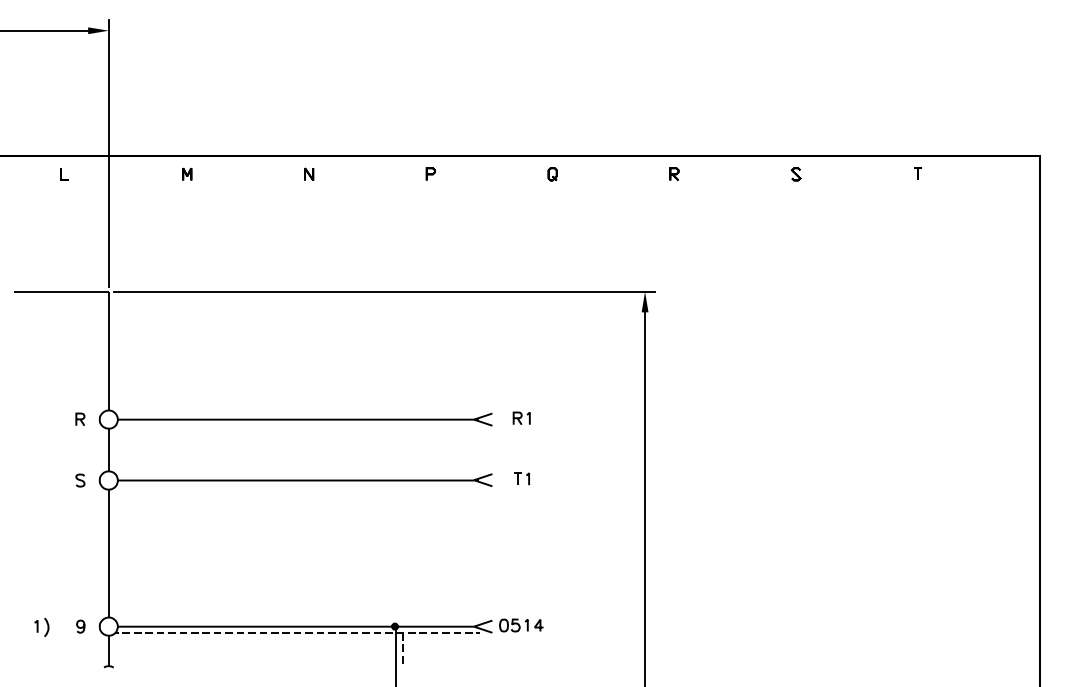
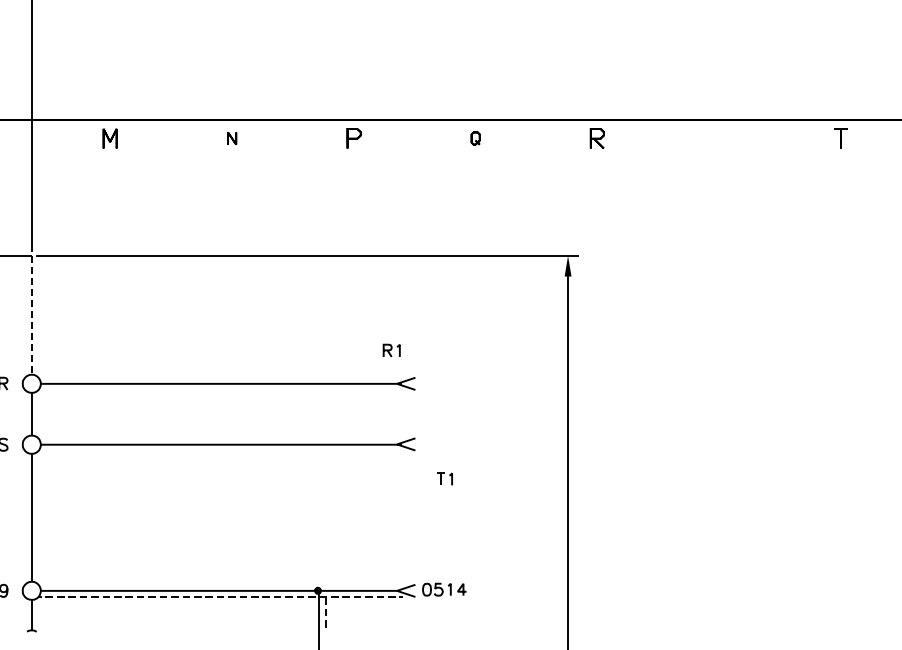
part: (187, 173) -> (110, 137), size x1.6
part: (430, 173) -> (353, 137), size x1.6
part: (674, 173) -> (597, 137), size x1.6
part: (917, 173) -> (840, 137), size x1.6
curve: (795, 174) -> (718, 138), removed
line: (108, 351) -> (31, 315), solid -> dashed
part: (521, 417) -> (391, 349), moved
part: (521, 478) -> (444, 478), moved

